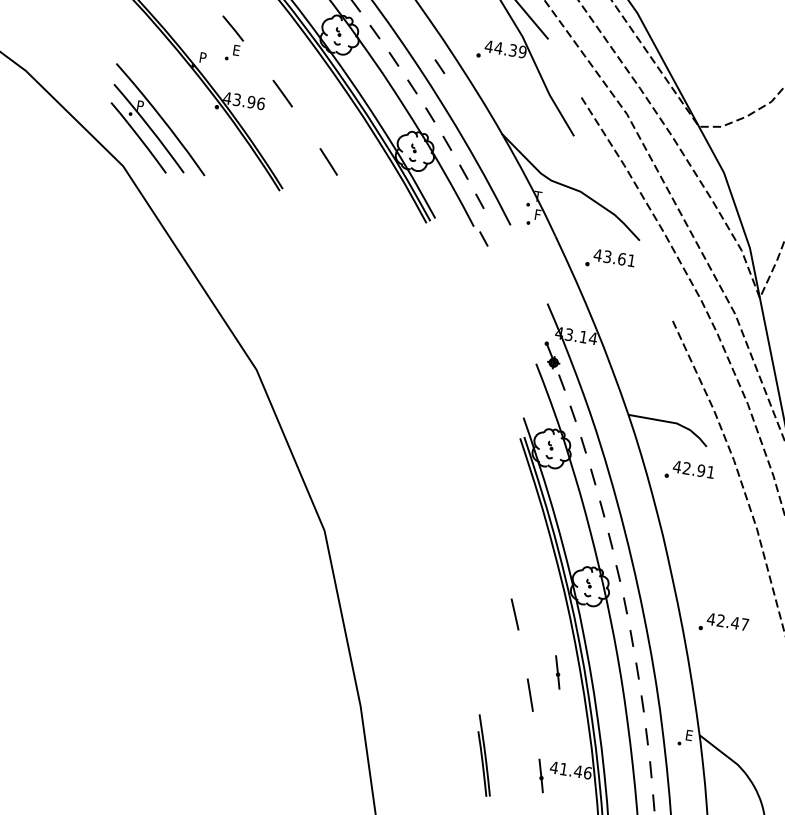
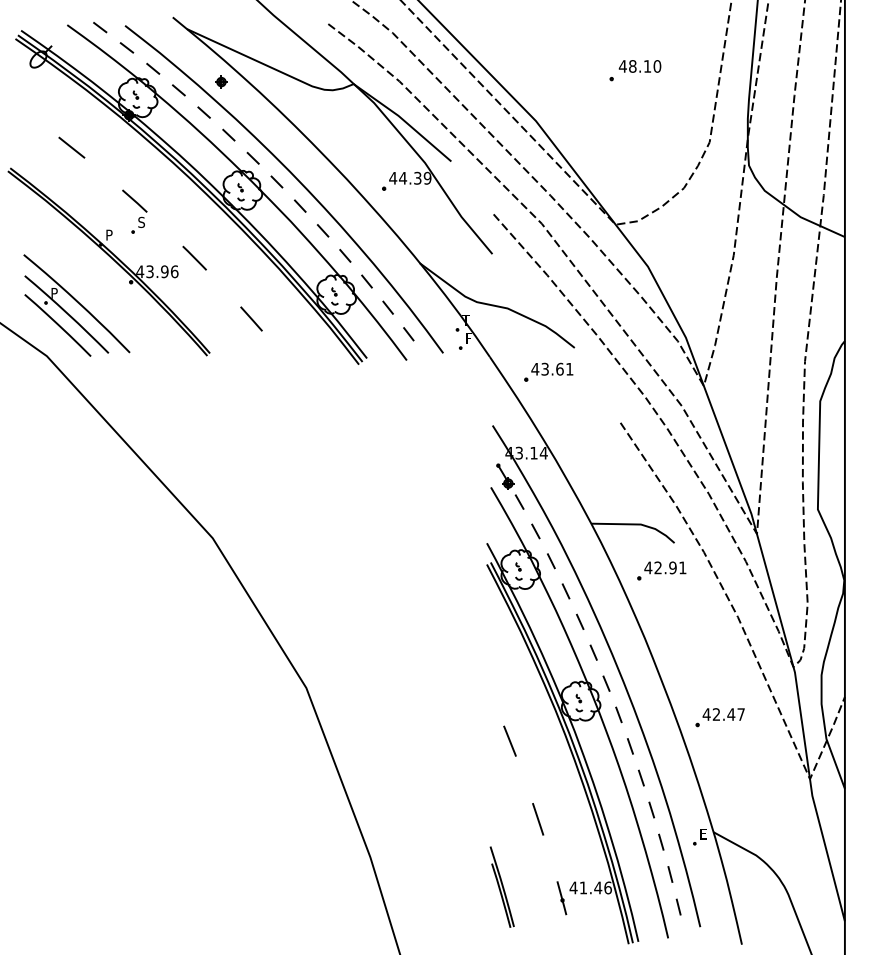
text: (236, 50) -> (141, 222), E -> S
line: (440, 66) -> (347, 205), removed
line: (483, 239) -> (418, 371), removed
part: (557, 672) -> (561, 792), removed

